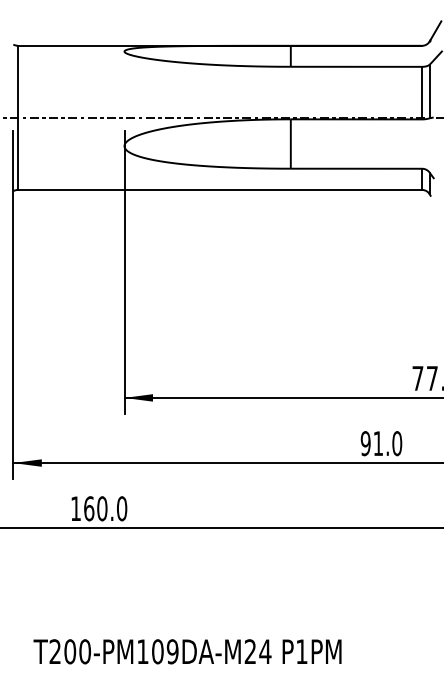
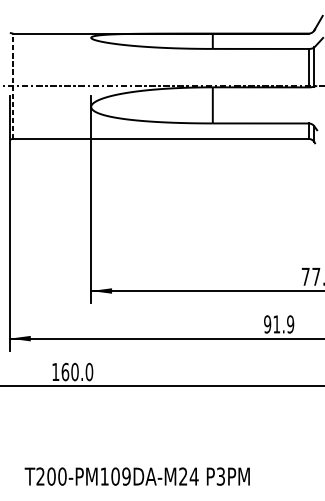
line: (18, 117) -> (13, 86), solid -> dashed
text: (397, 443) -> (290, 324), 91.0 -> 91.9
text: (301, 651) -> (220, 476), P1PM -> P3PM

